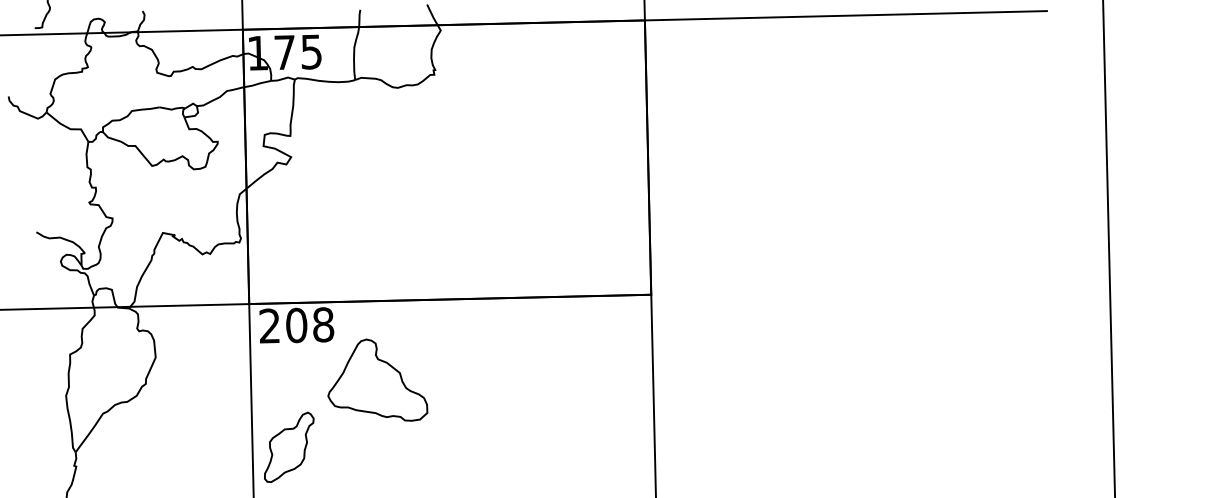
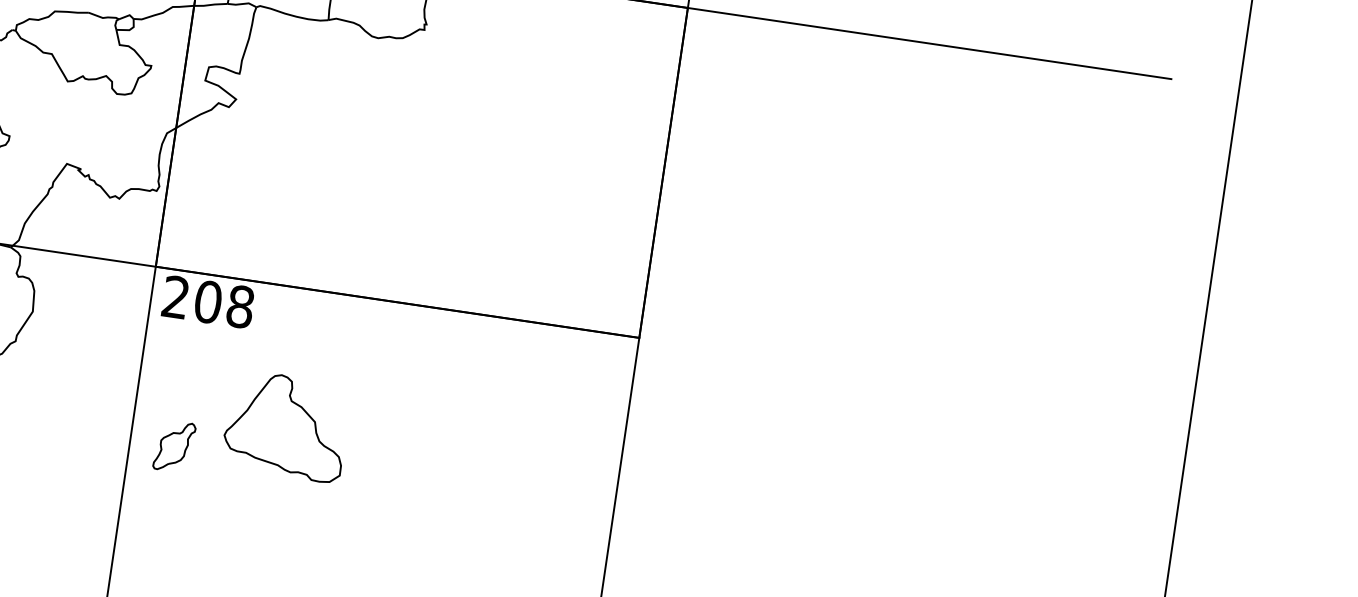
part: (377, 379) -> (286, 425), moved
part: (289, 446) -> (174, 445), size x0.6

